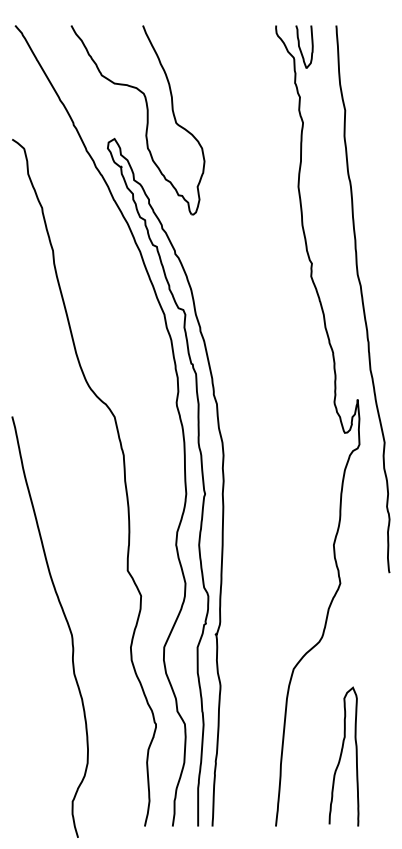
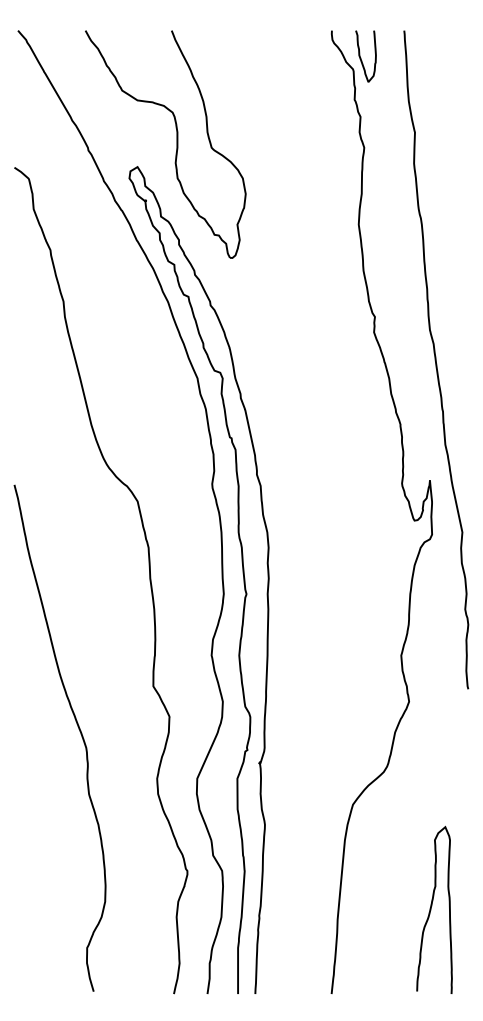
curve: (65, 619) -> (78, 729), moved
curve: (341, 756) -> (431, 909), moved

